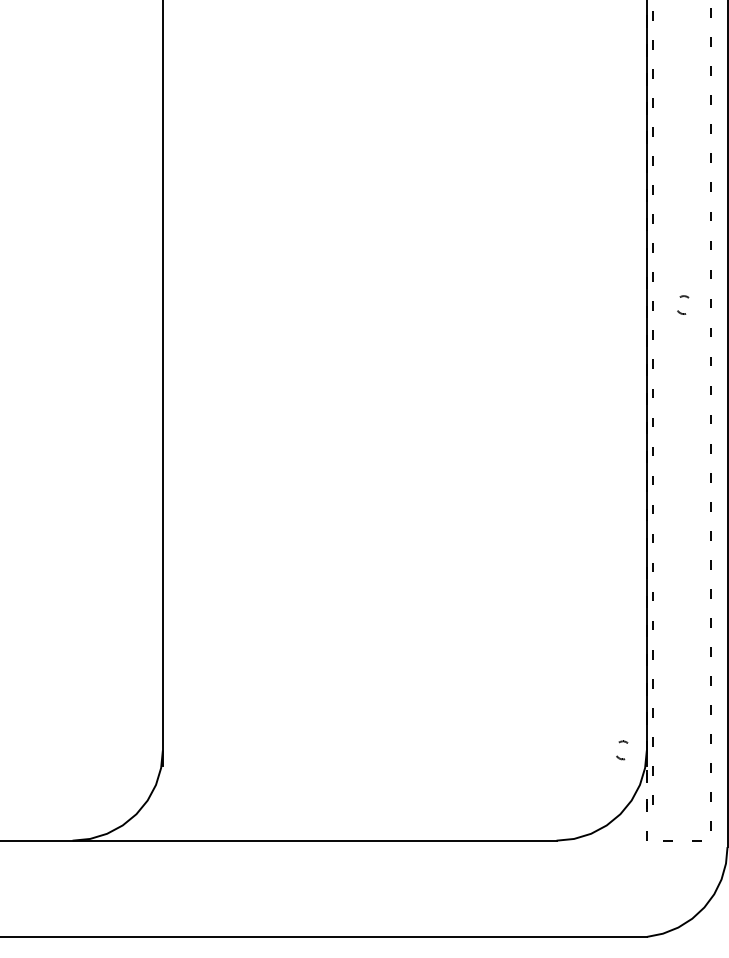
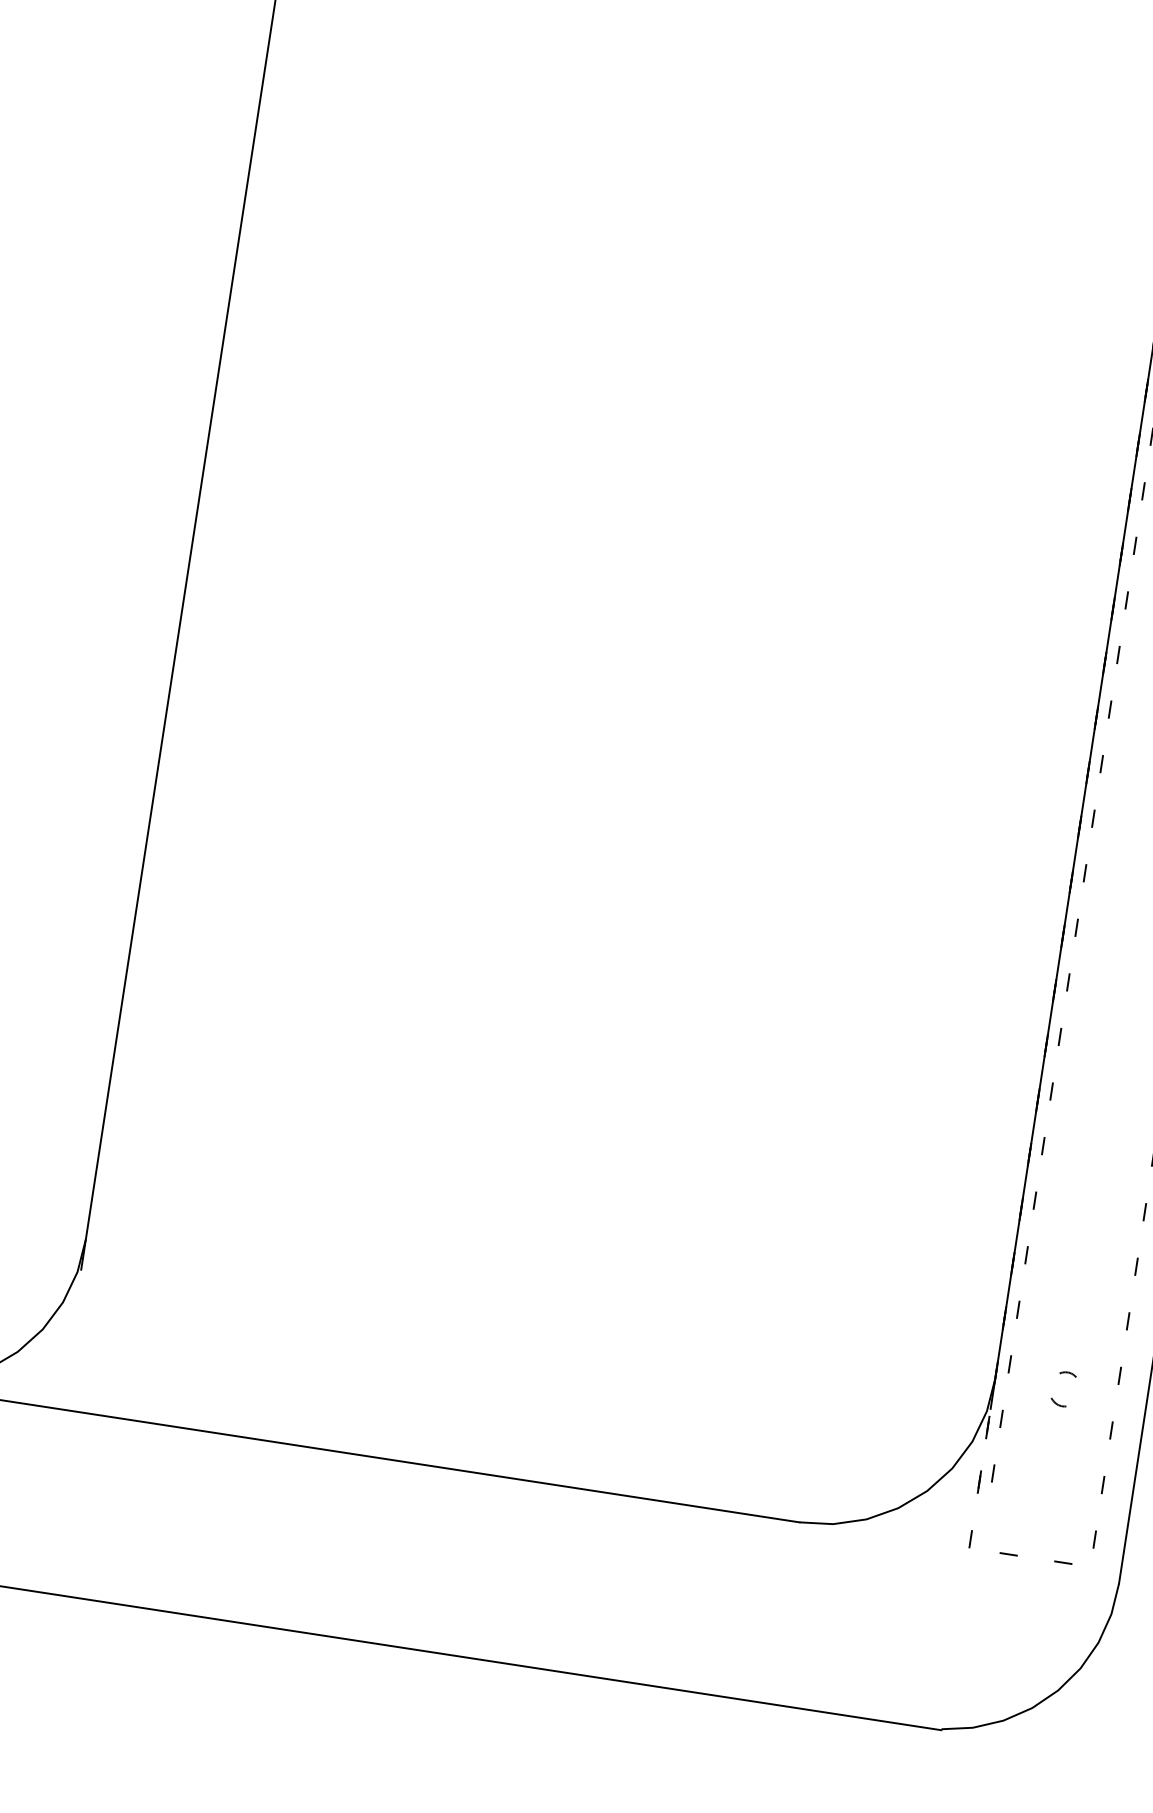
part: (617, 755) -> (1053, 1397), moved

